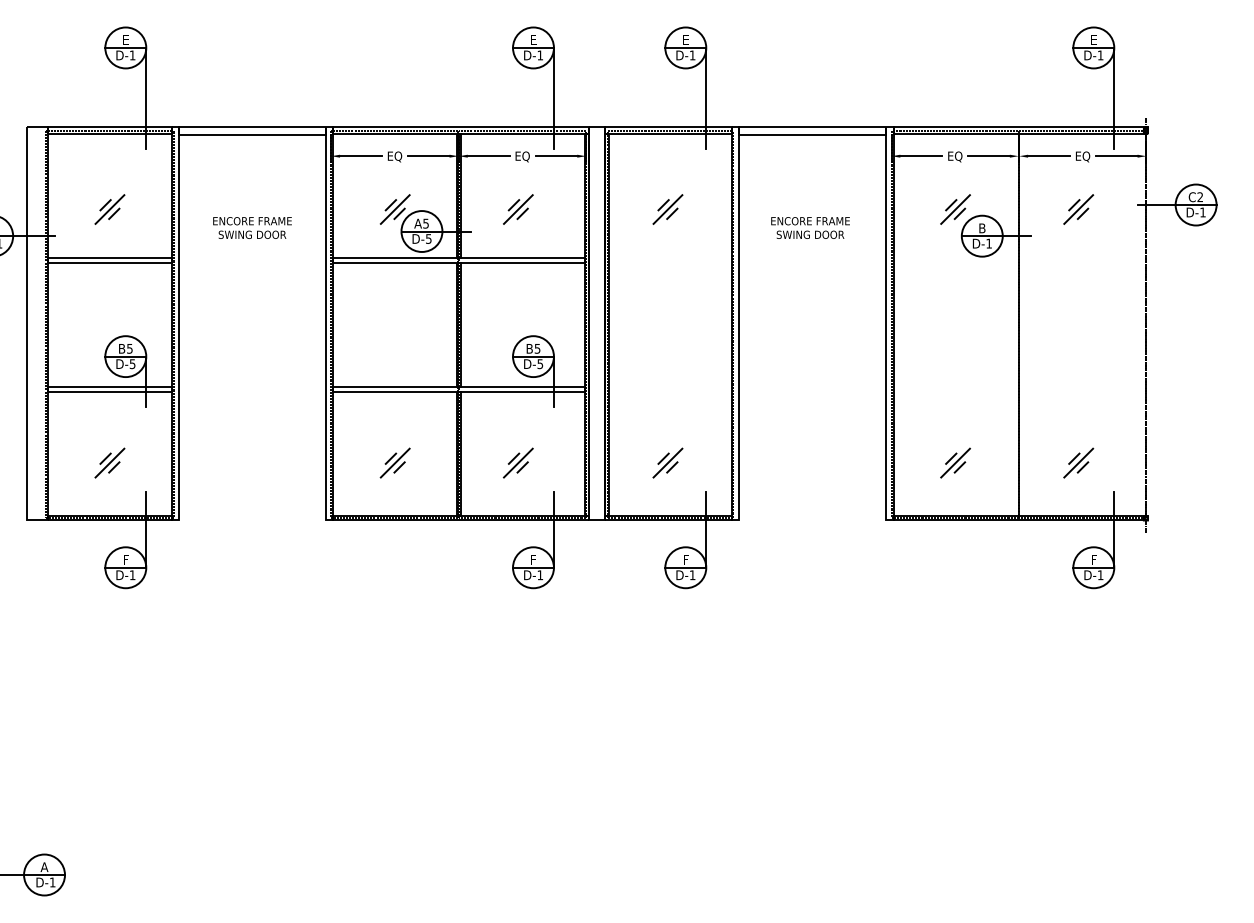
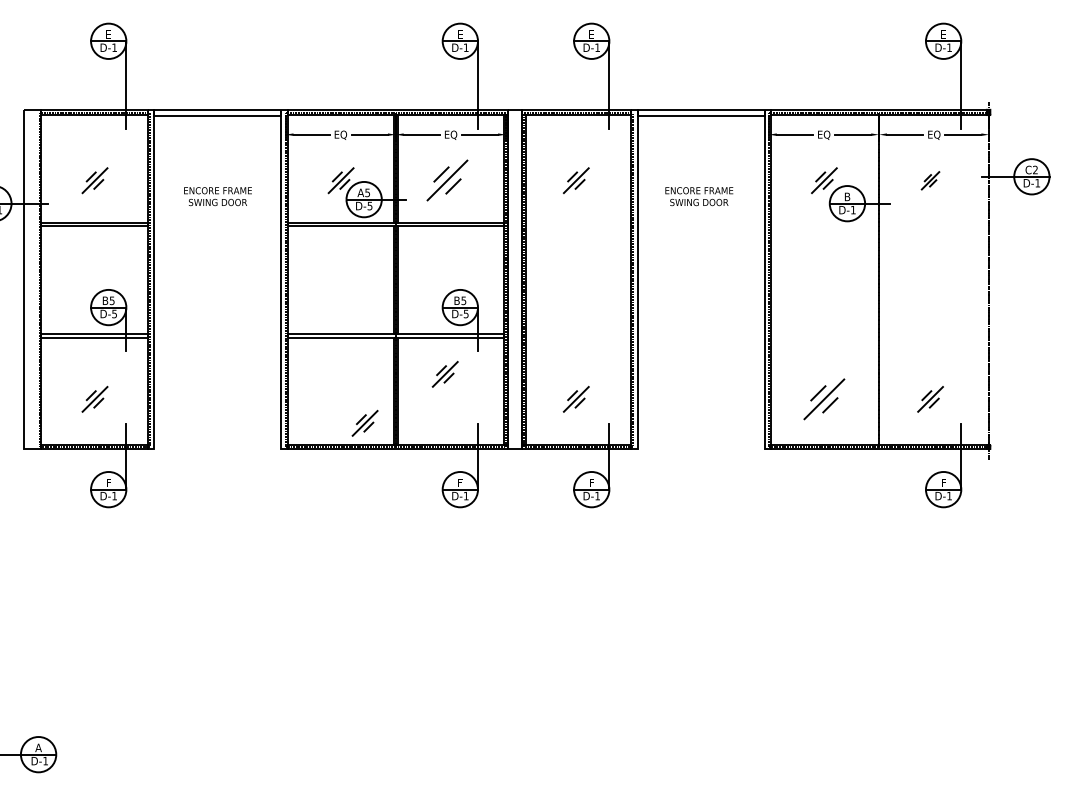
part: (517, 209) -> (446, 180), size x1.6
part: (1078, 209) -> (930, 180), size x0.7
part: (394, 462) -> (364, 422), moved
part: (517, 462) -> (444, 373), moved
part: (955, 463) -> (824, 399), size x1.6

